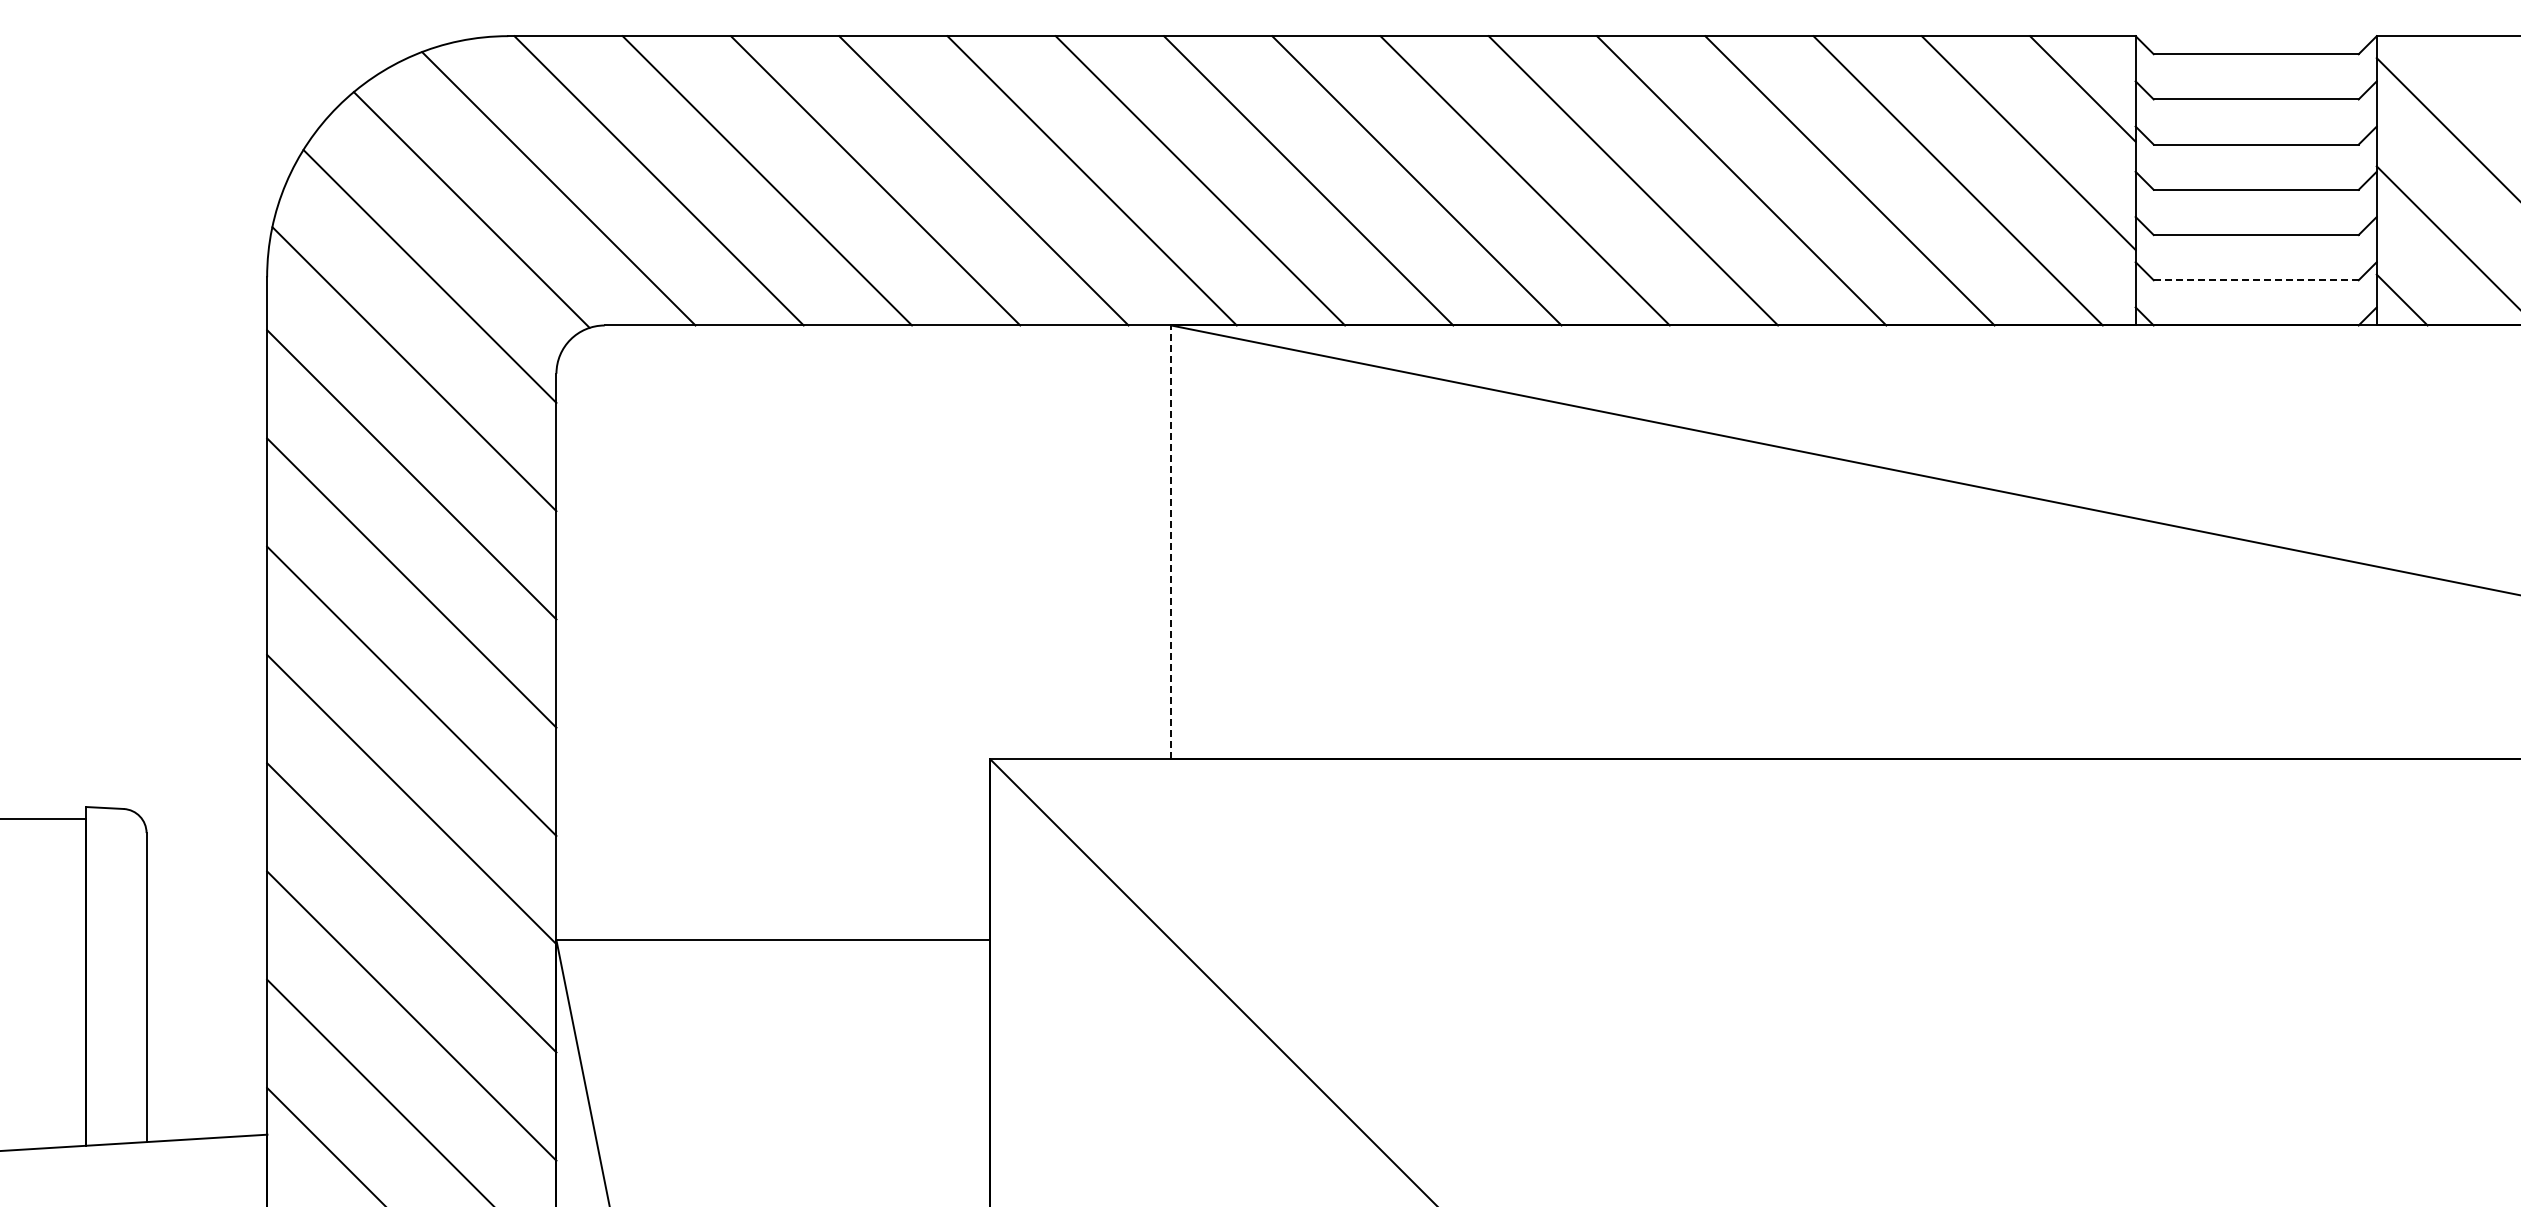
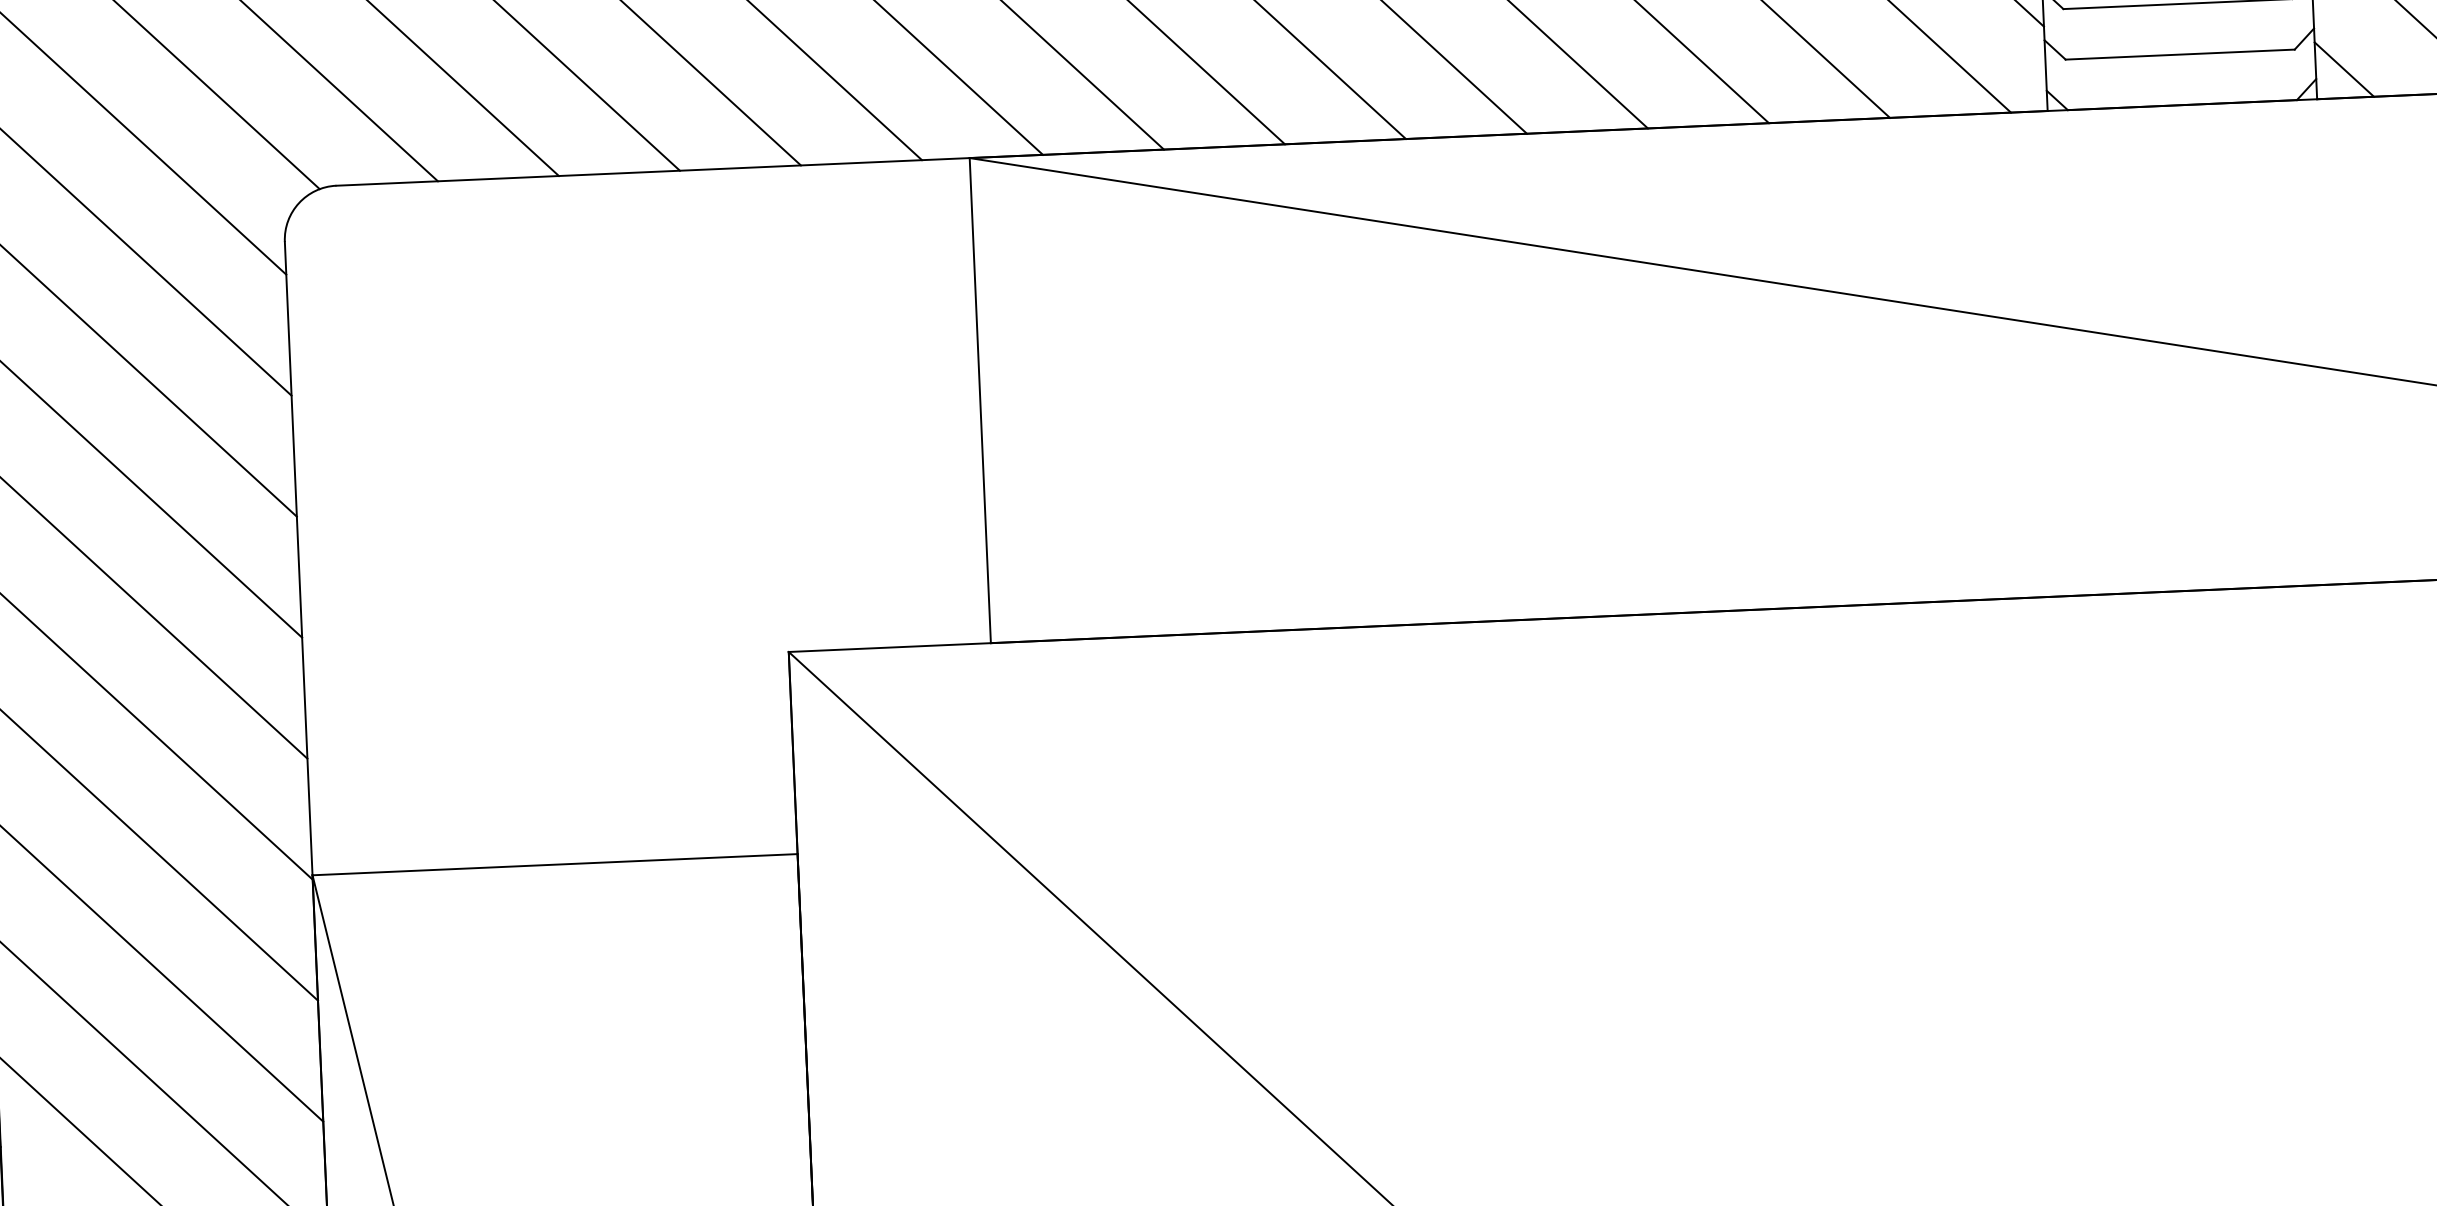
line: (2255, 280) -> (2179, 54), dashed -> solid
line: (1171, 542) -> (980, 400), dashed -> solid

